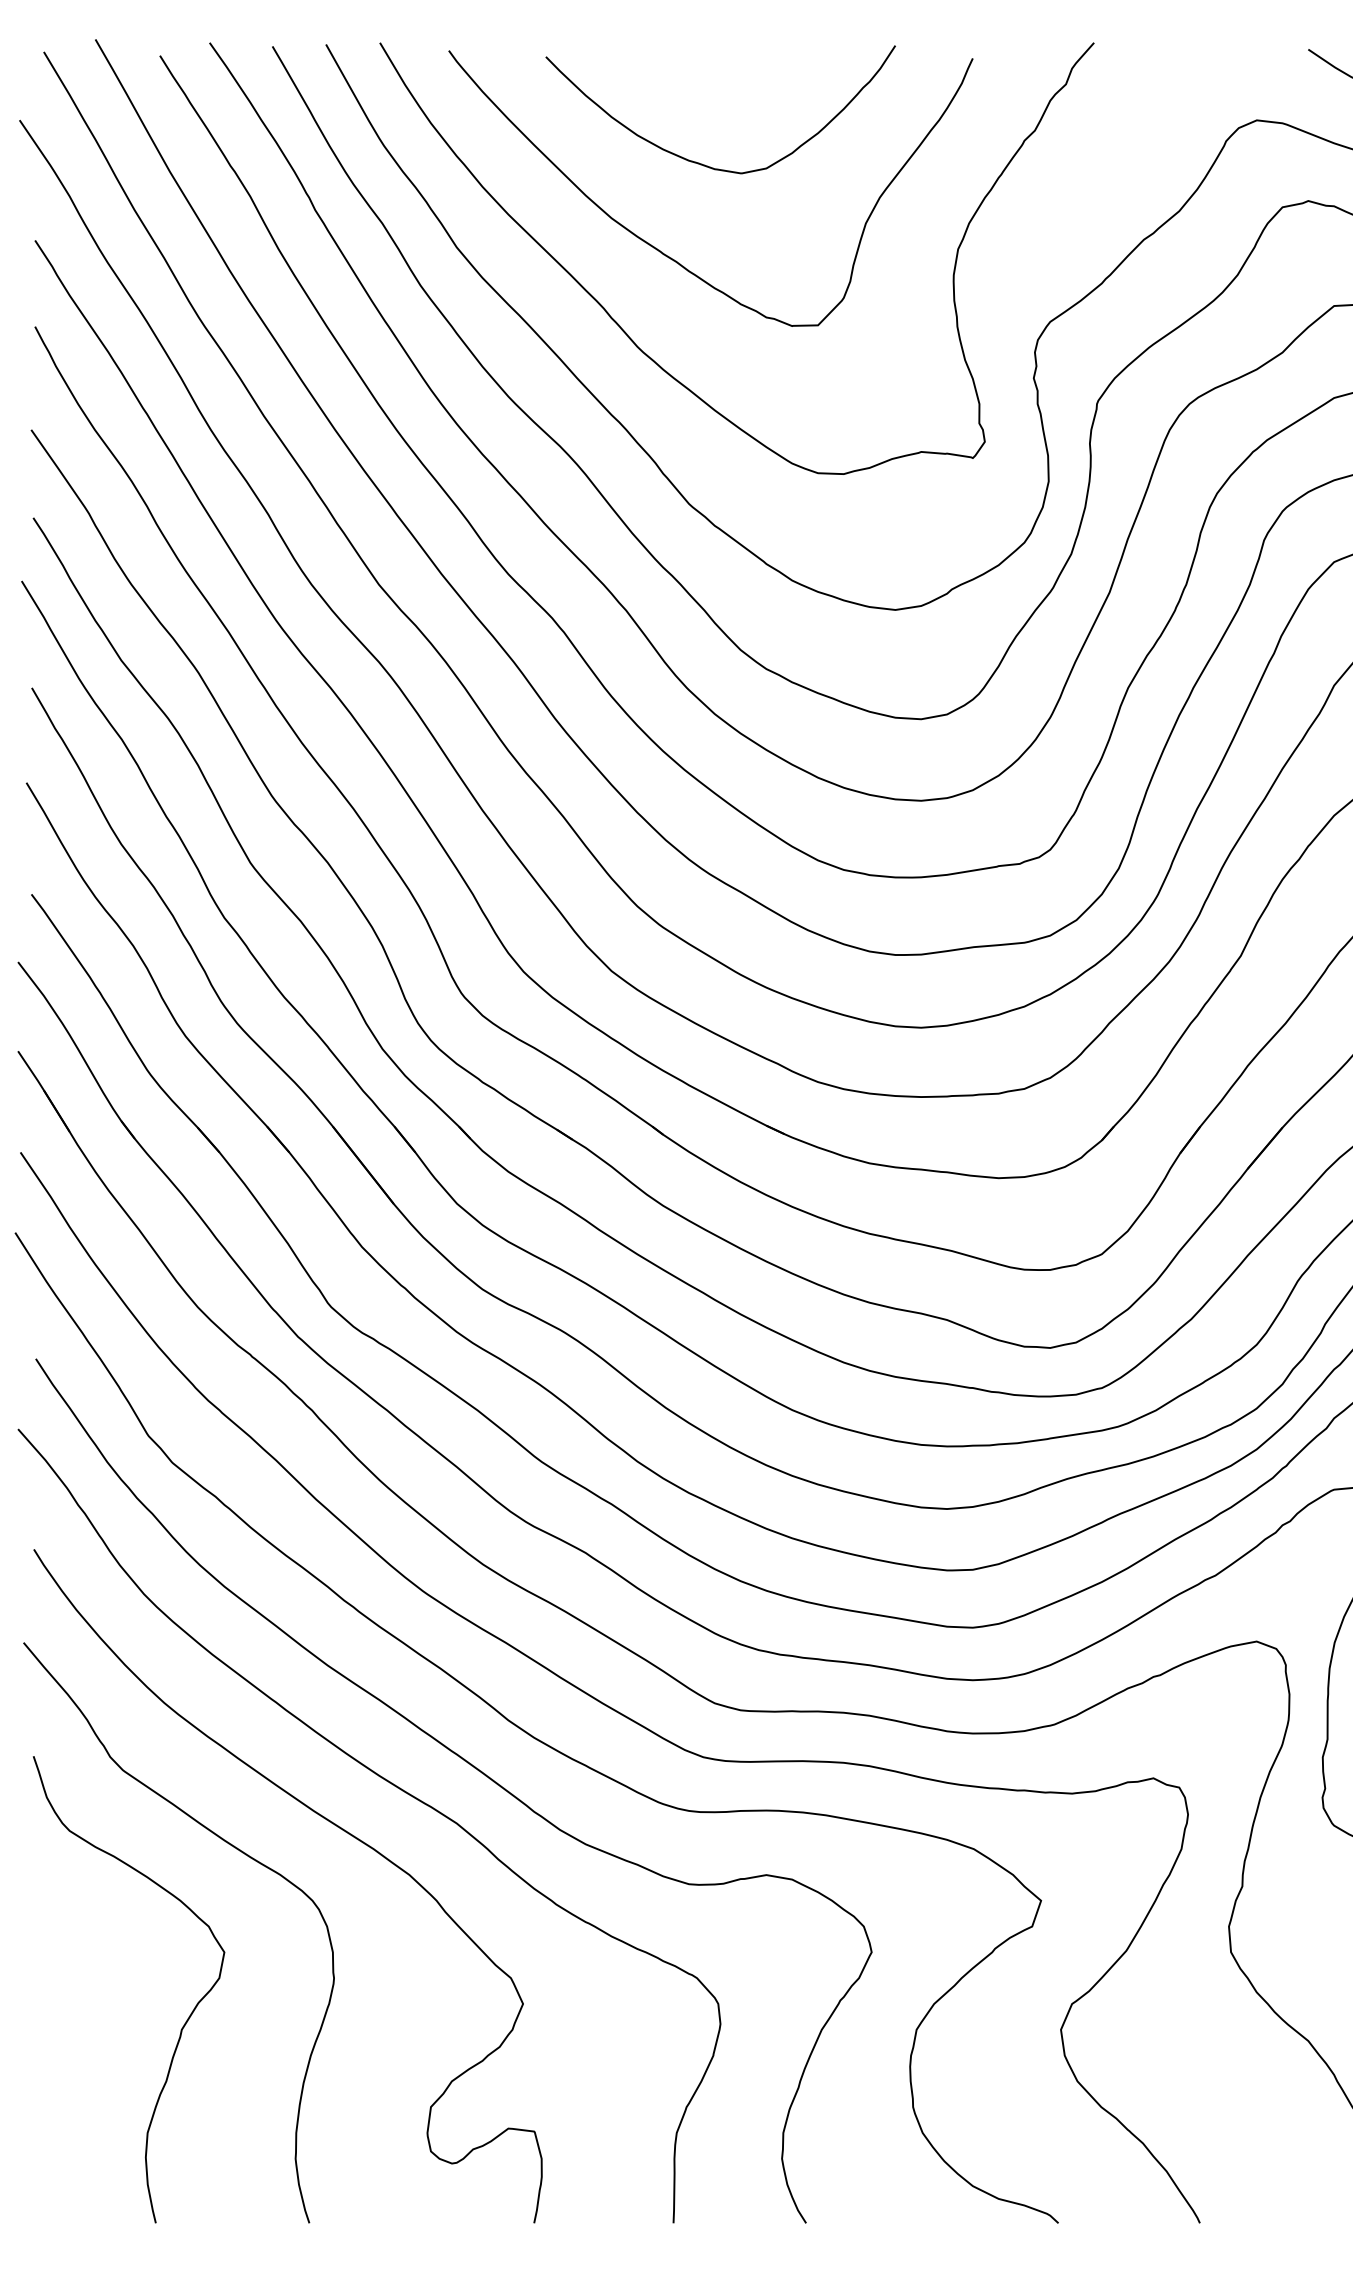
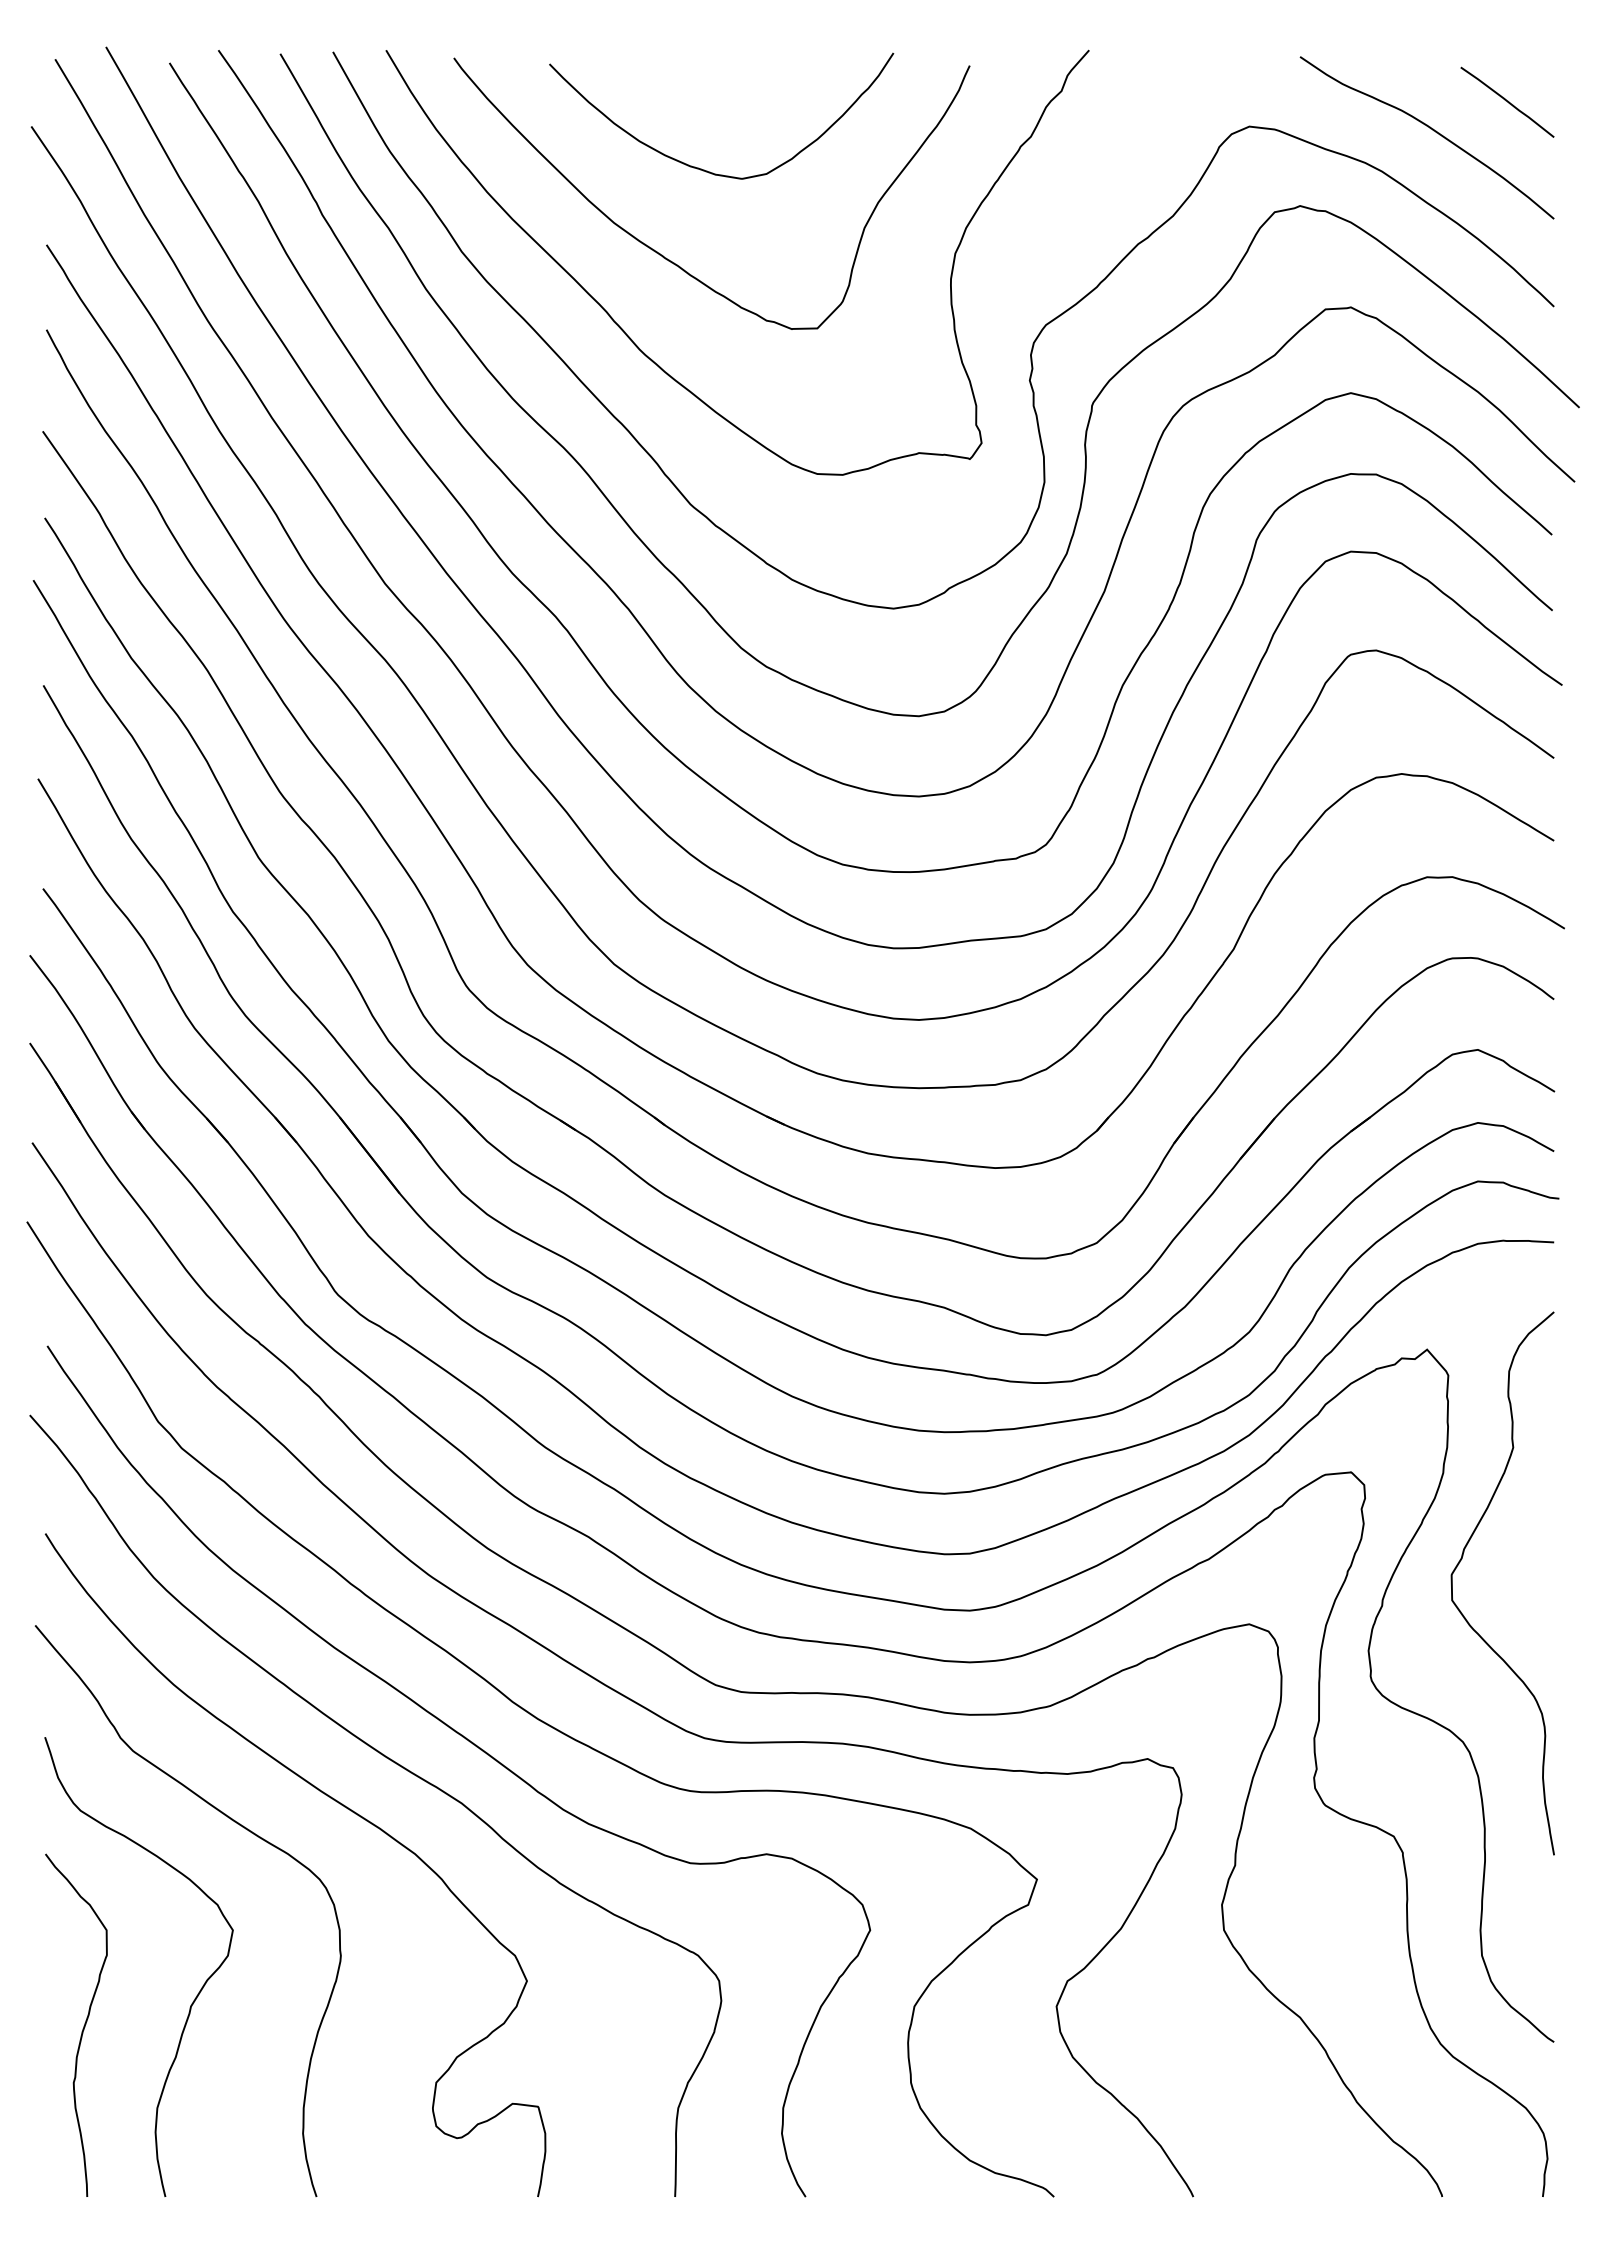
curve: (71, 2052) -> (82, 2028), added

